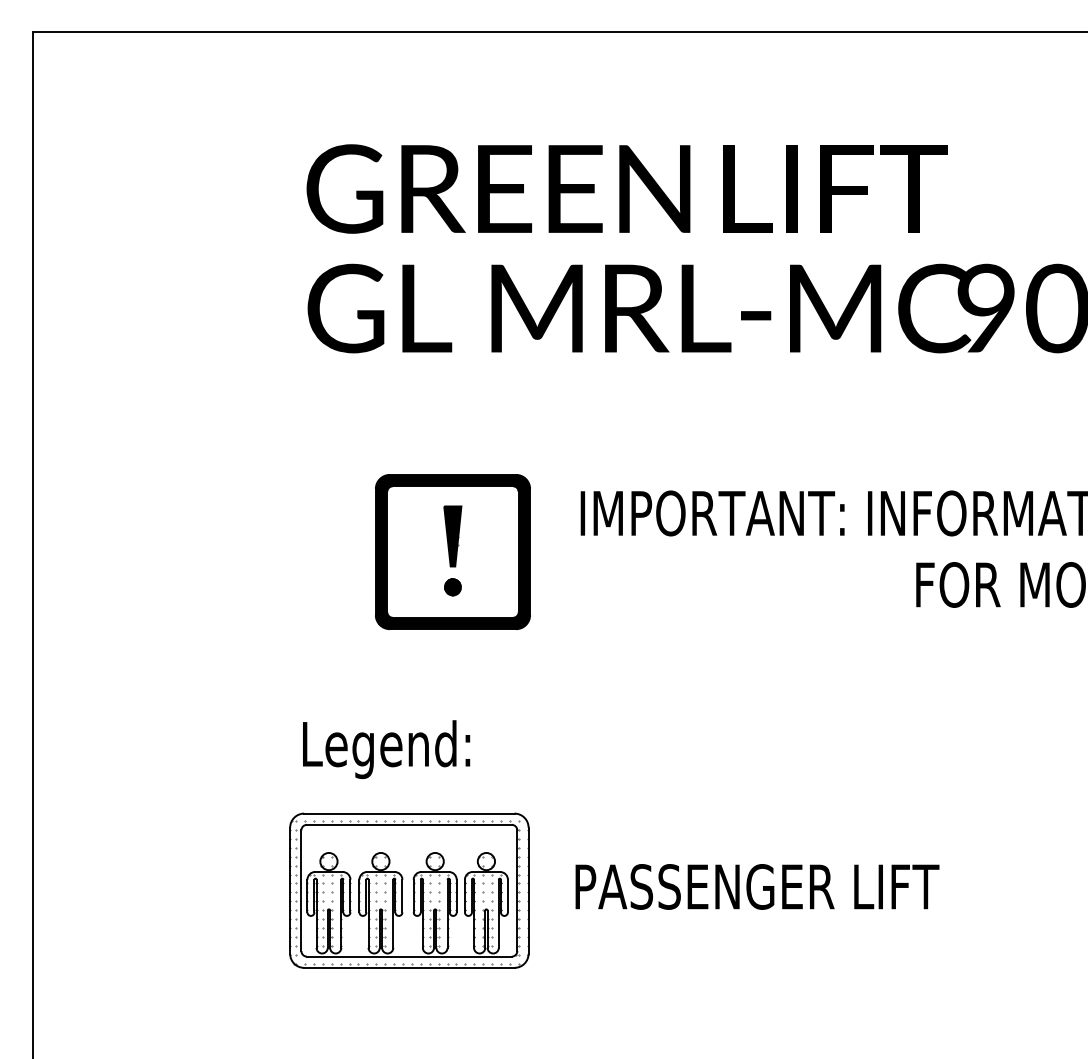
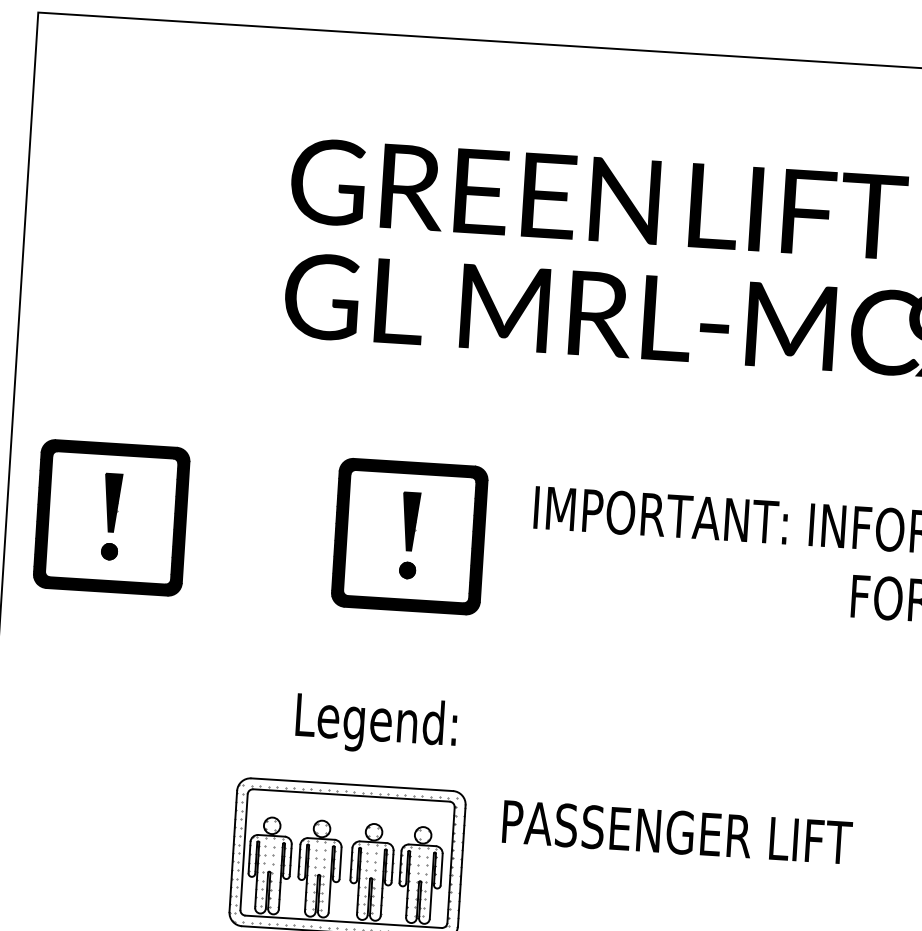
part: (141, 551) -> (111, 517), added
text: (386, 749) -> (376, 724), moved
text: (757, 886) -> (677, 832), moved

